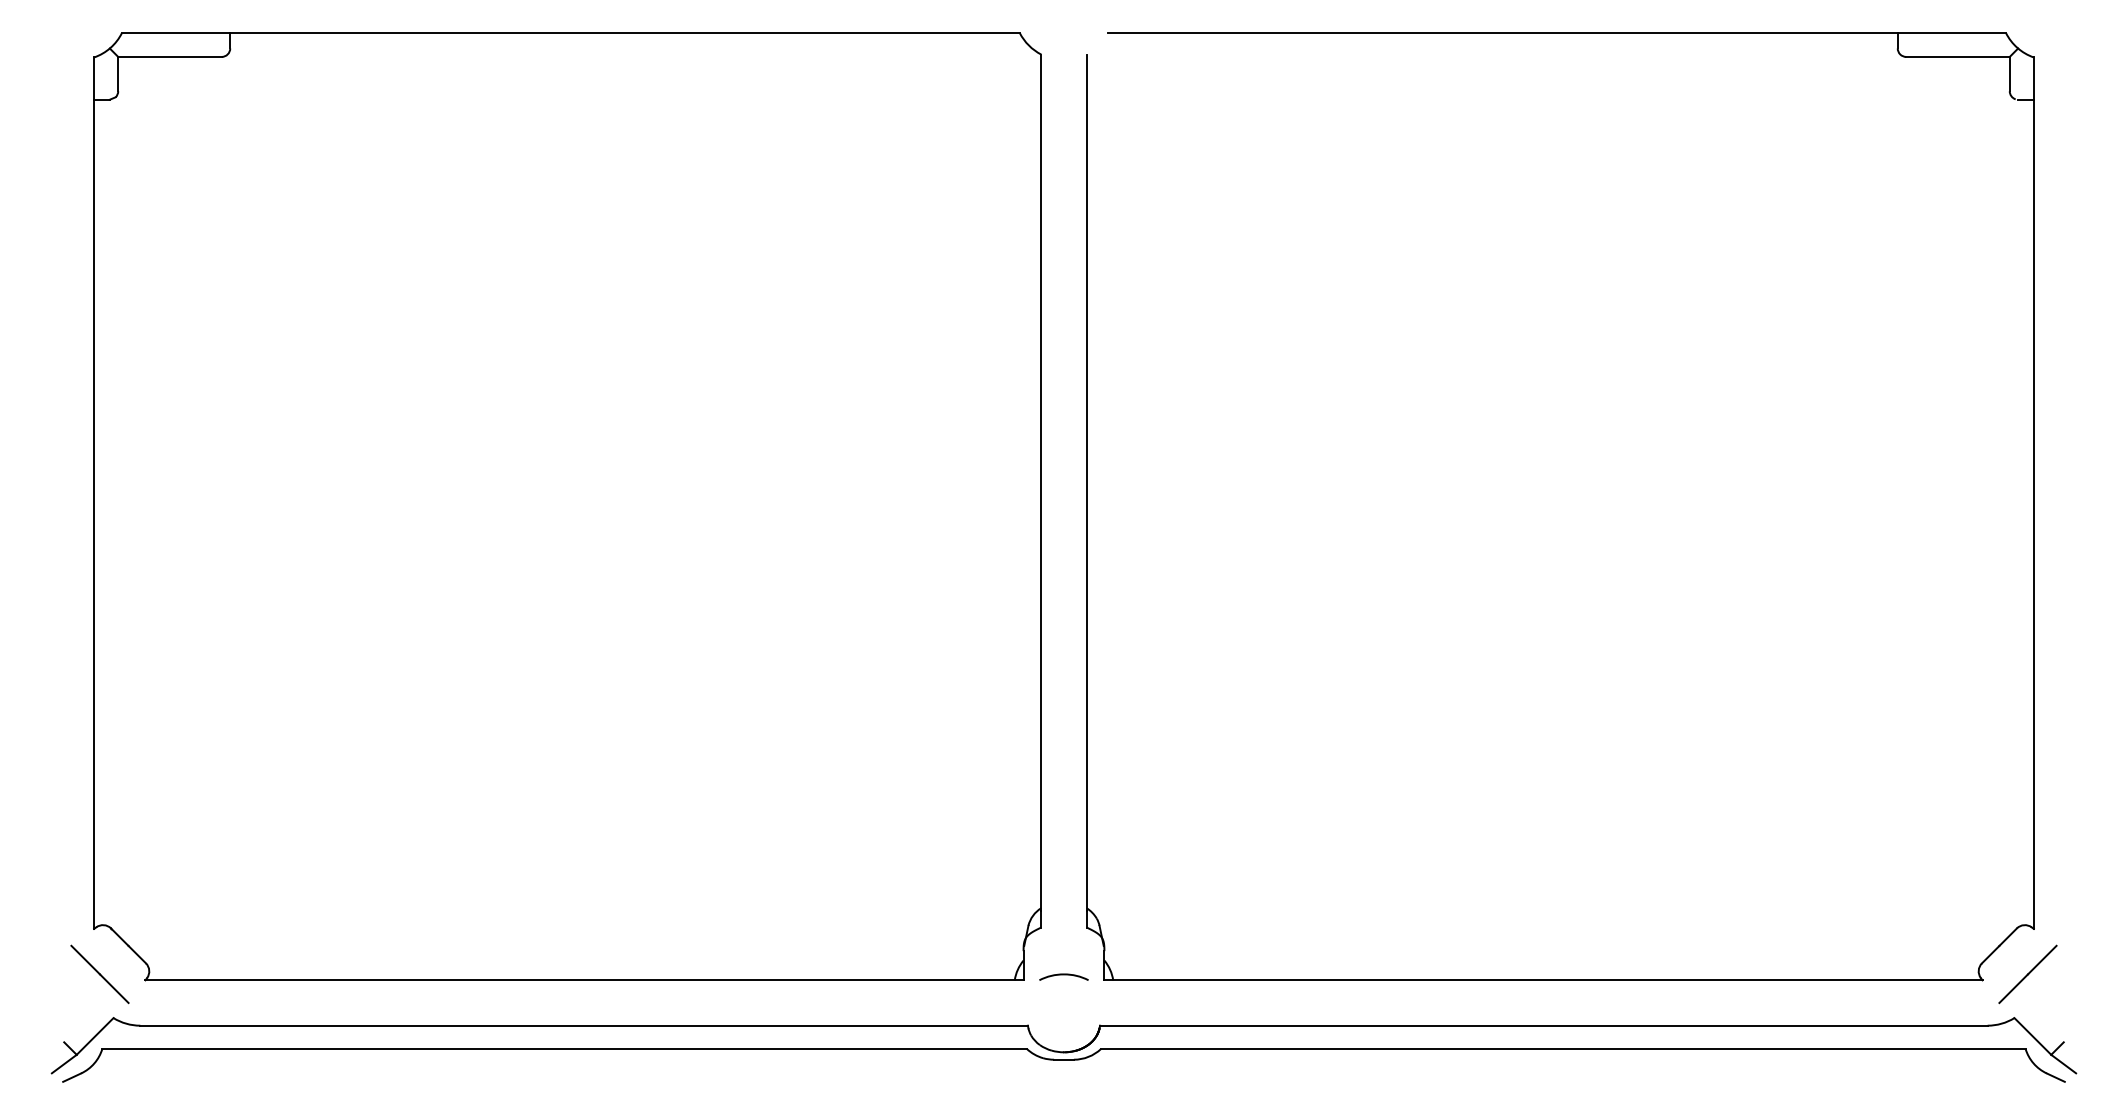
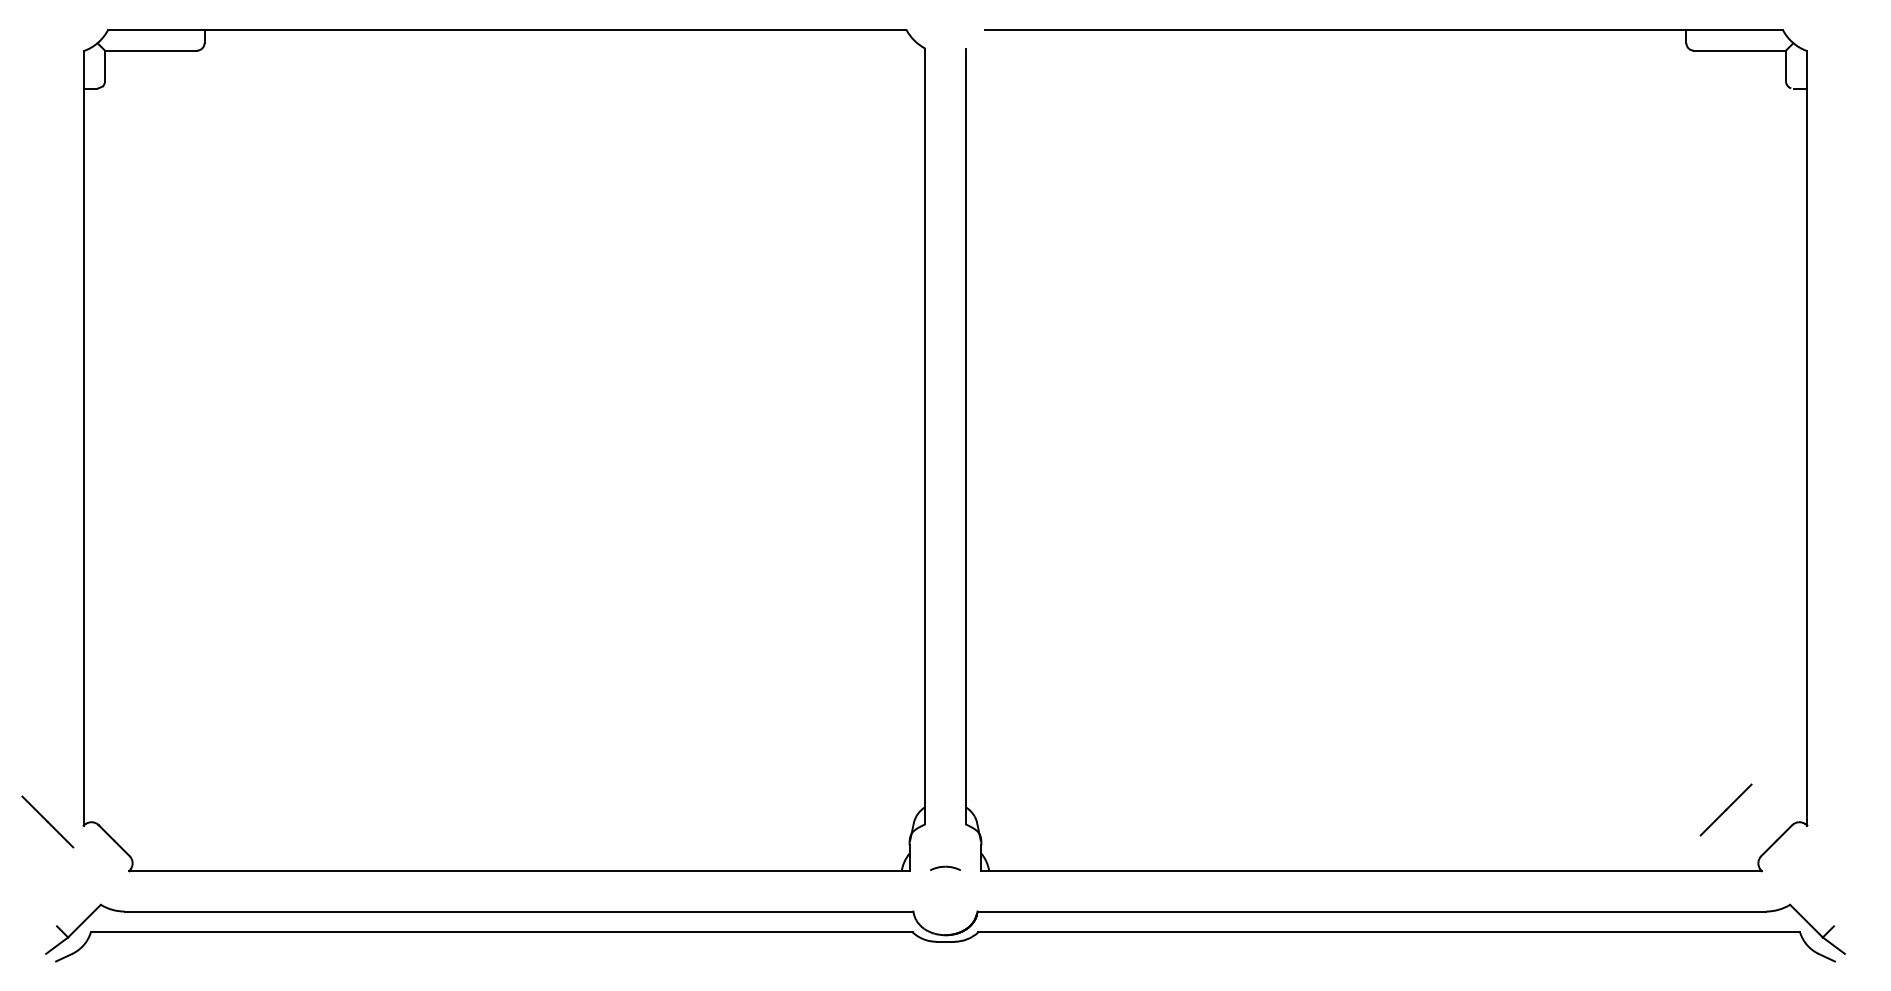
line: (99, 973) -> (47, 821), moved
line: (2027, 973) -> (1725, 809), moved
part: (1064, 977) -> (945, 868), size x0.7

